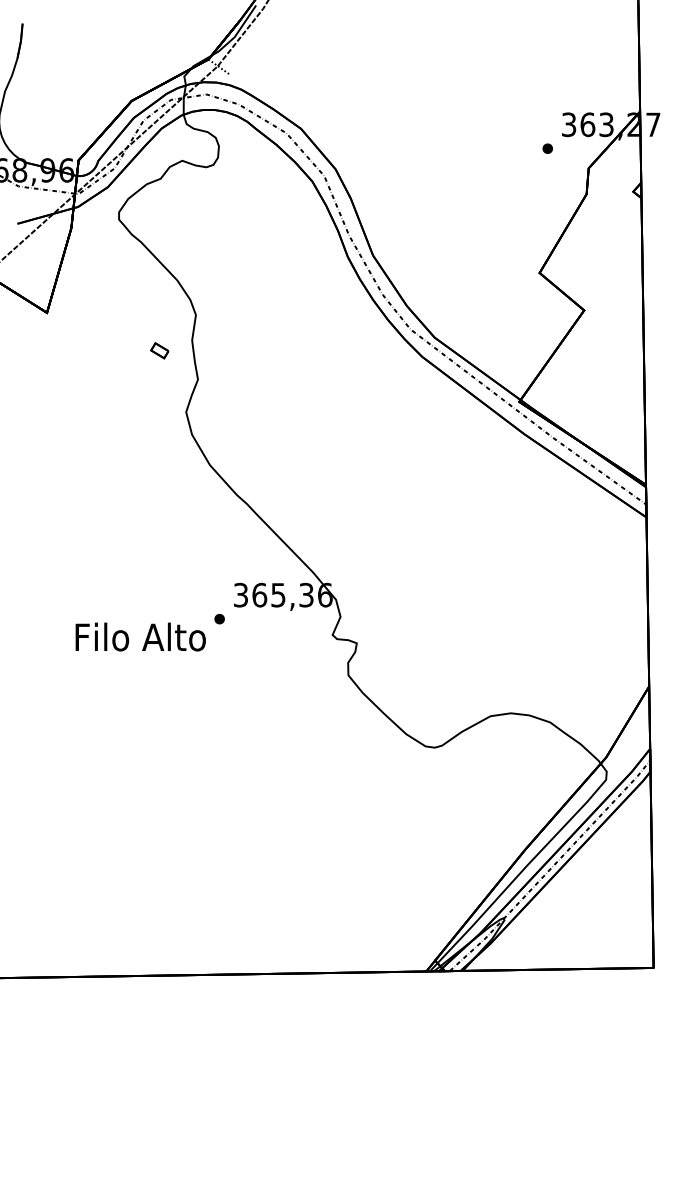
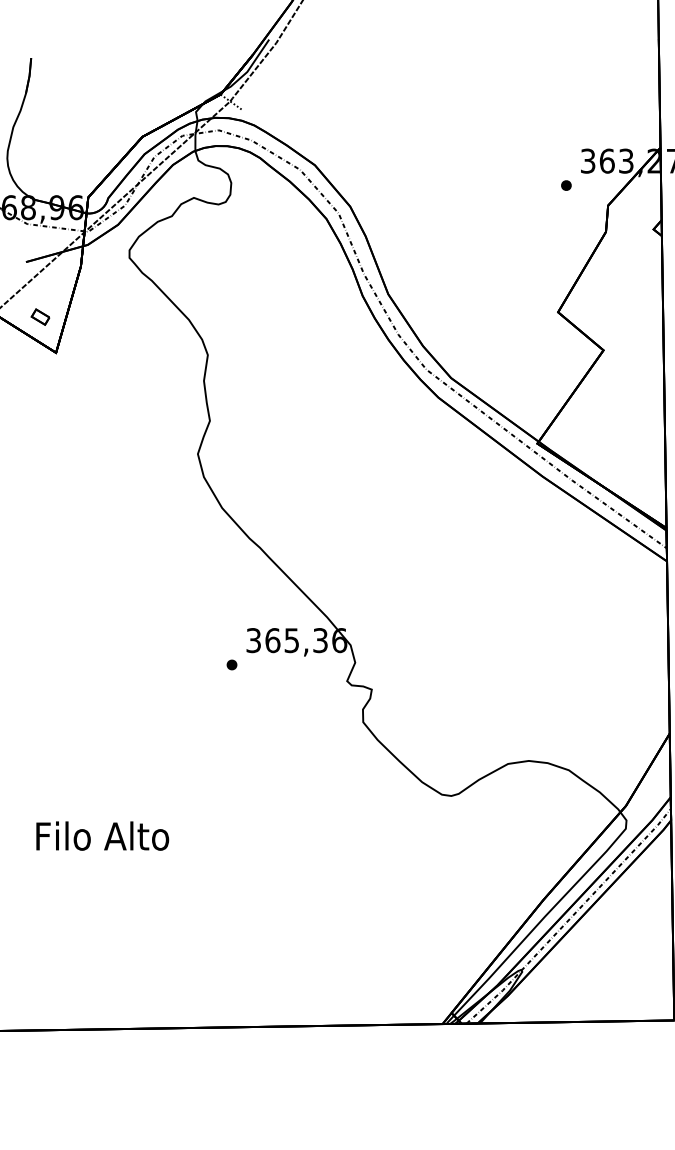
part: (159, 350) -> (40, 316), moved
text: (140, 636) -> (102, 835), moved

